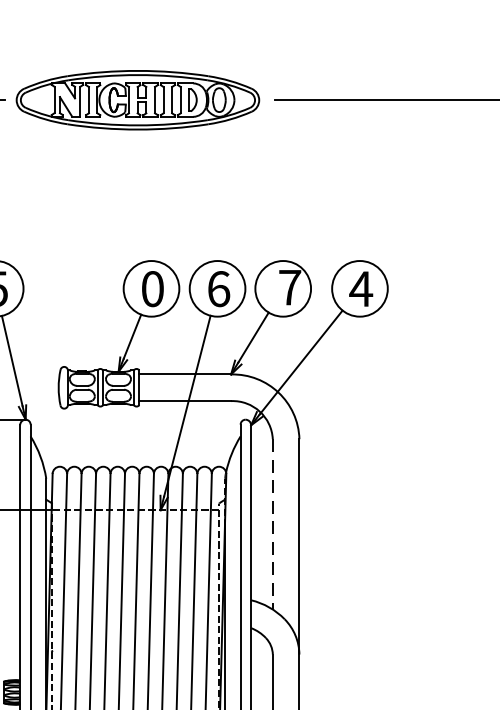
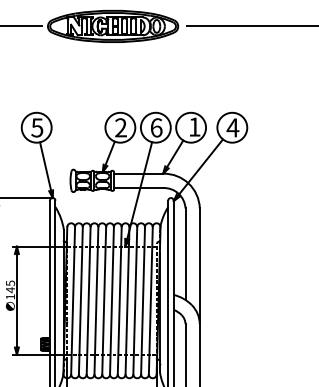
text: (289, 286) -> (194, 126), 7 -> 1
text: (151, 288) -> (120, 127), 0 -> 2
line: (272, 524) -> (185, 254), dashed -> solid

